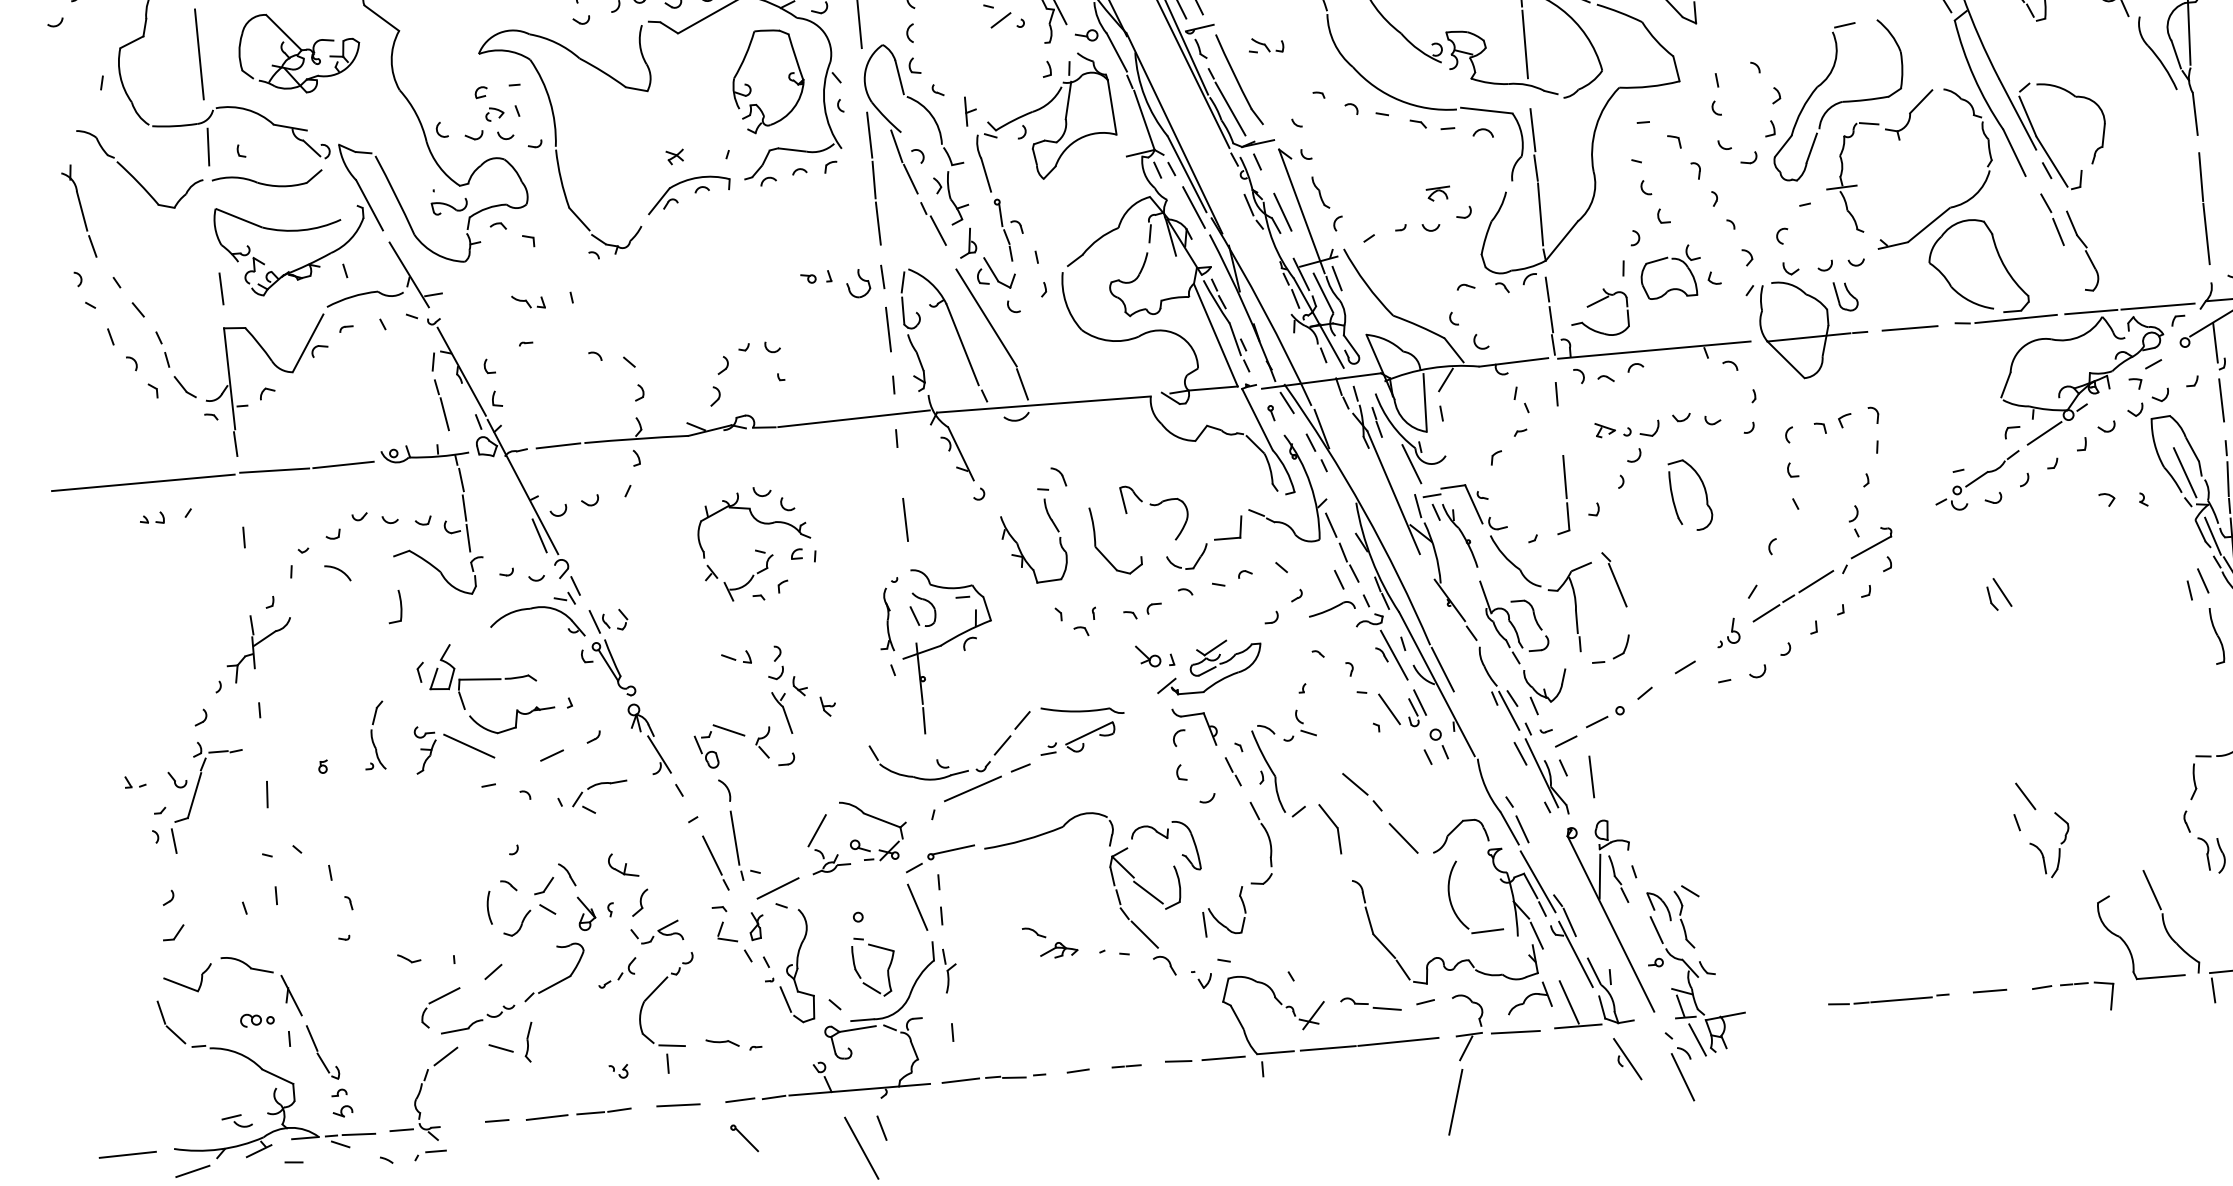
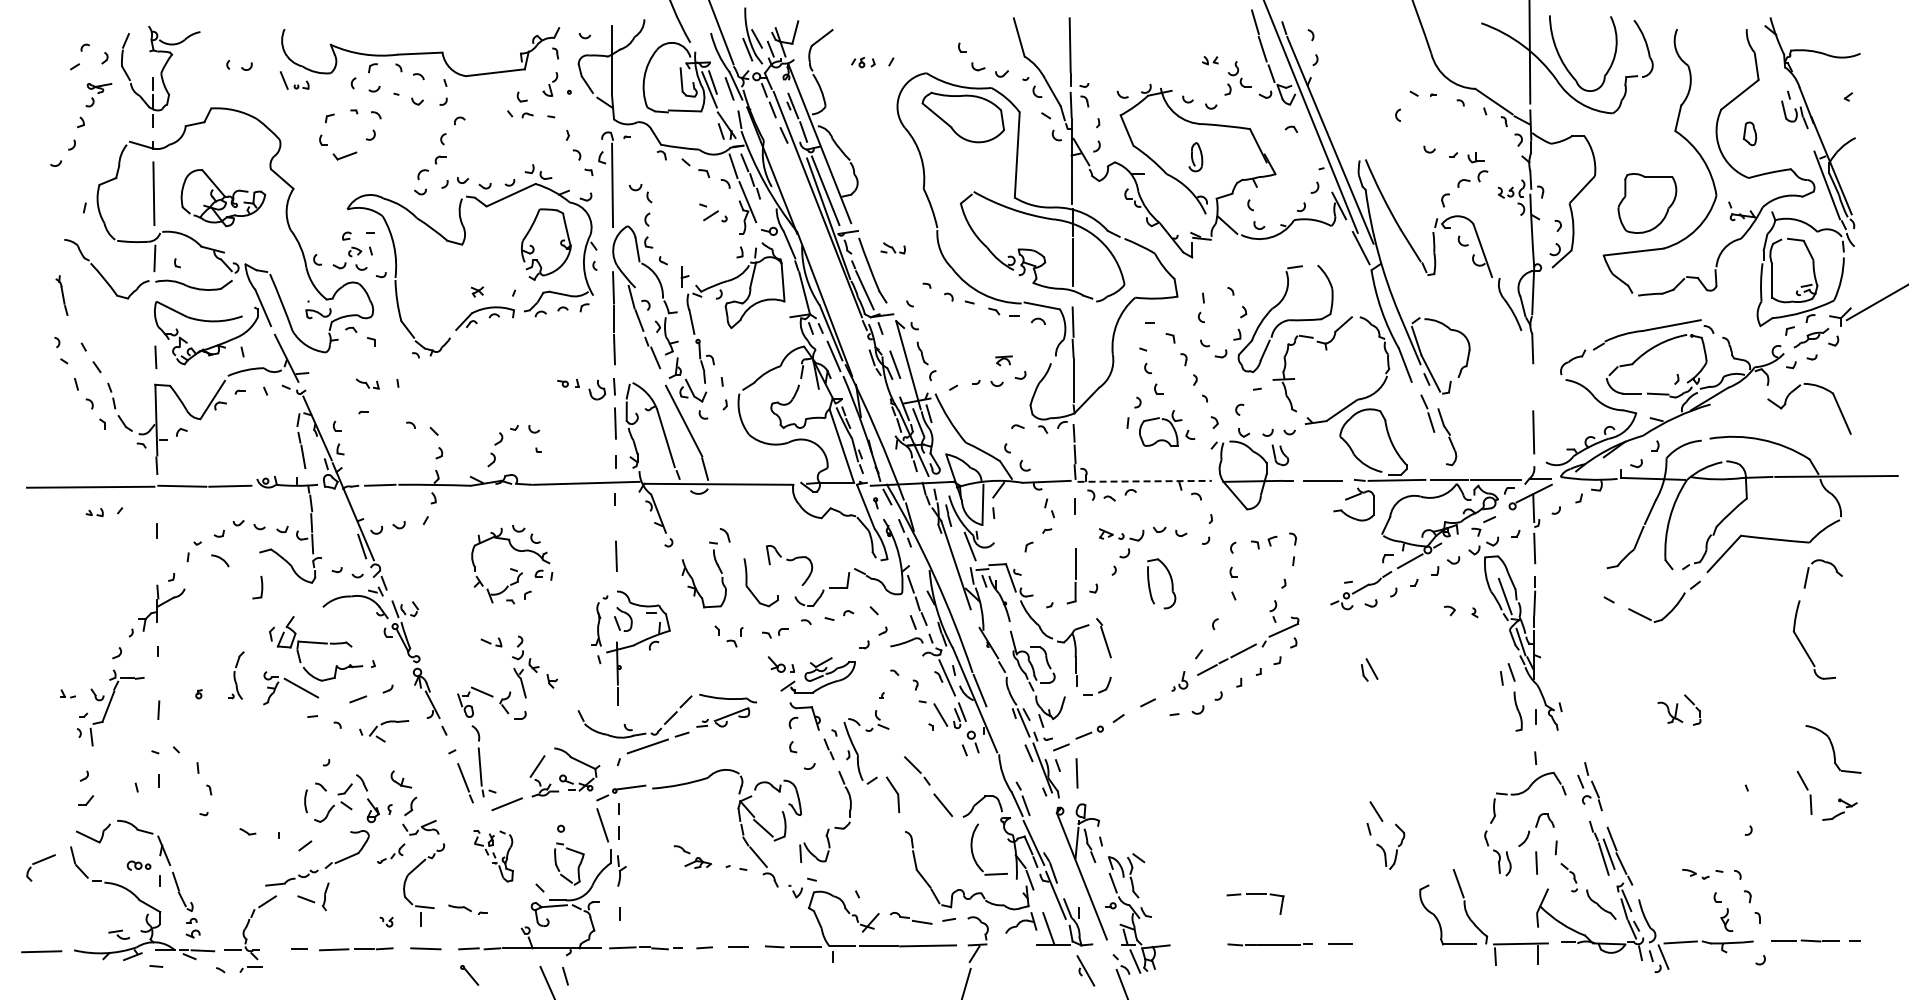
line: (2201, 176) -> (1533, 392), removed
part: (78, 211) -> (61, 295), size x0.6
part: (1595, 304) -> (1351, 498), moved
line: (1655, 350) -> (1145, 481), solid -> dashed
part: (764, 964) -> (493, 856), size x0.6
part: (2072, 984) -> (1255, 894), moved
part: (440, 1007) -> (40, 867), moved
line: (1515, 1031) -> (1009, 945), removed
line: (192, 1170) -> (85, 966), removed

